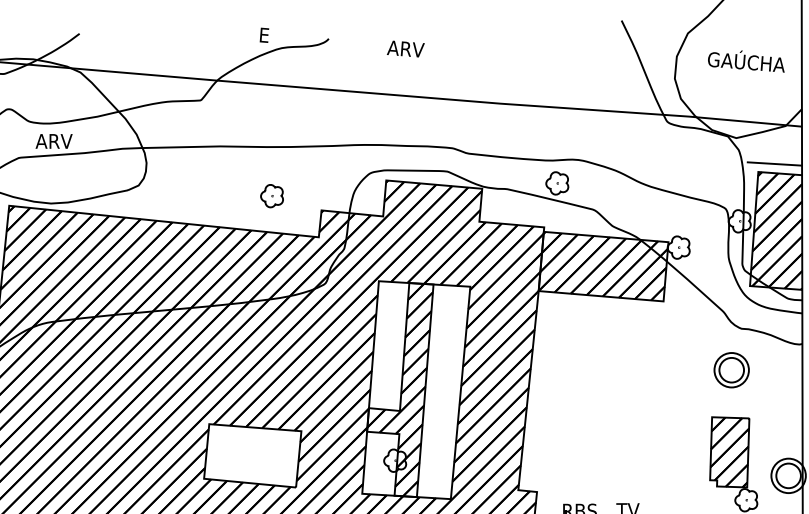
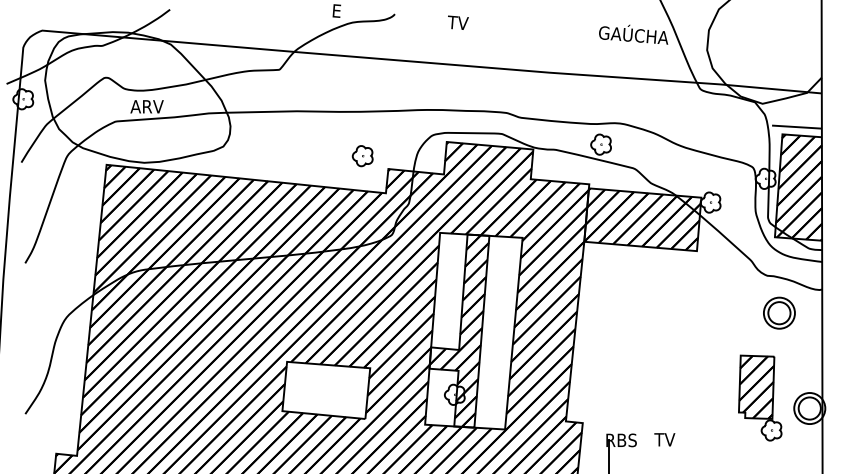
text: (405, 48) -> (464, 22), ARV -> TV
text: (746, 61) -> (633, 34), moved
part: (271, 196) -> (362, 156), moved
part: (731, 369) -> (779, 312), moved

